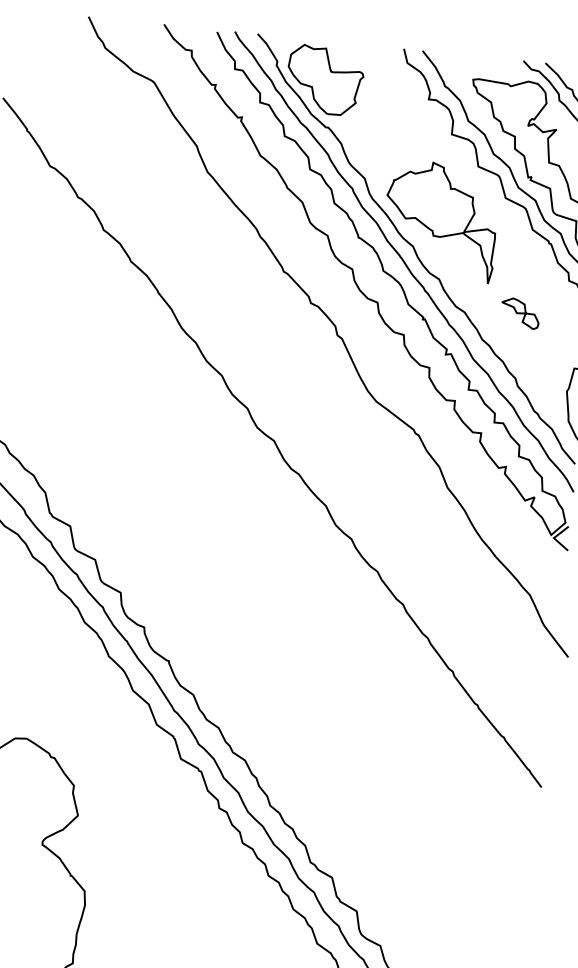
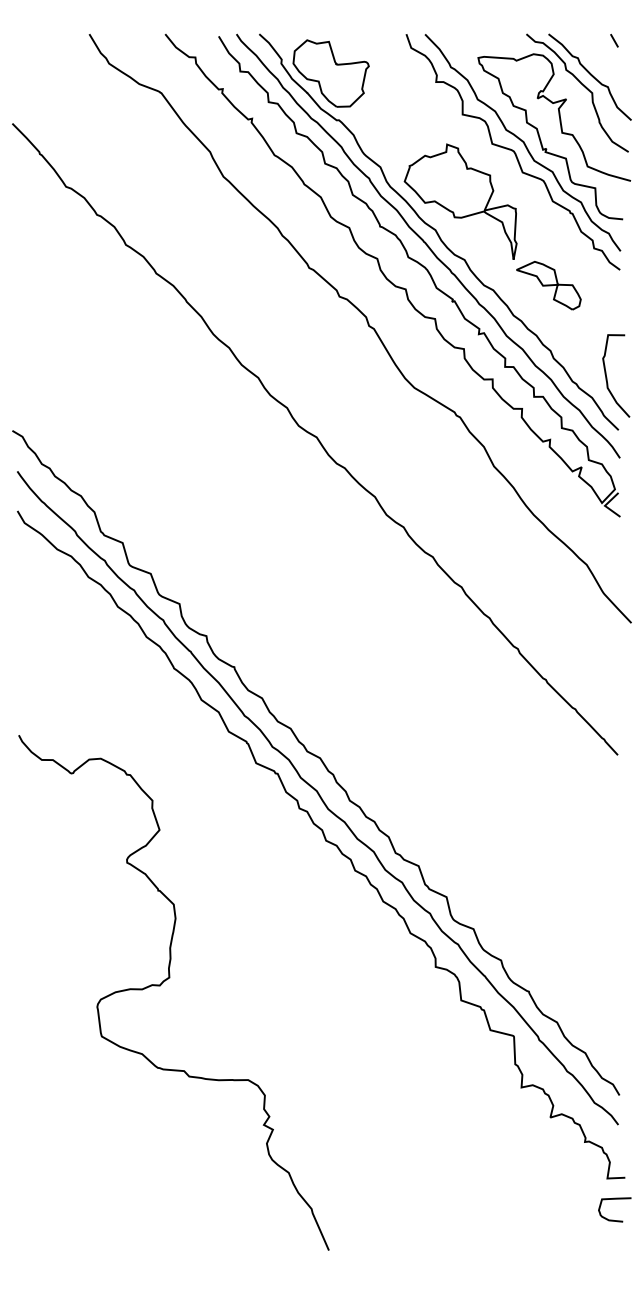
part: (519, 313) -> (548, 285), size x1.67

